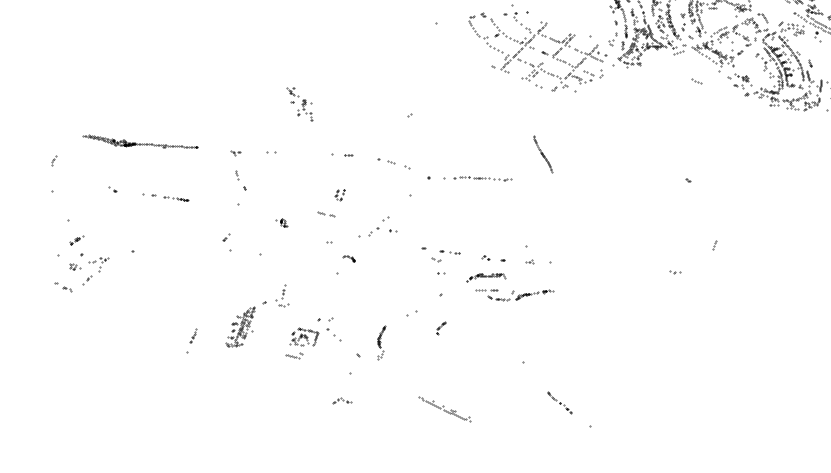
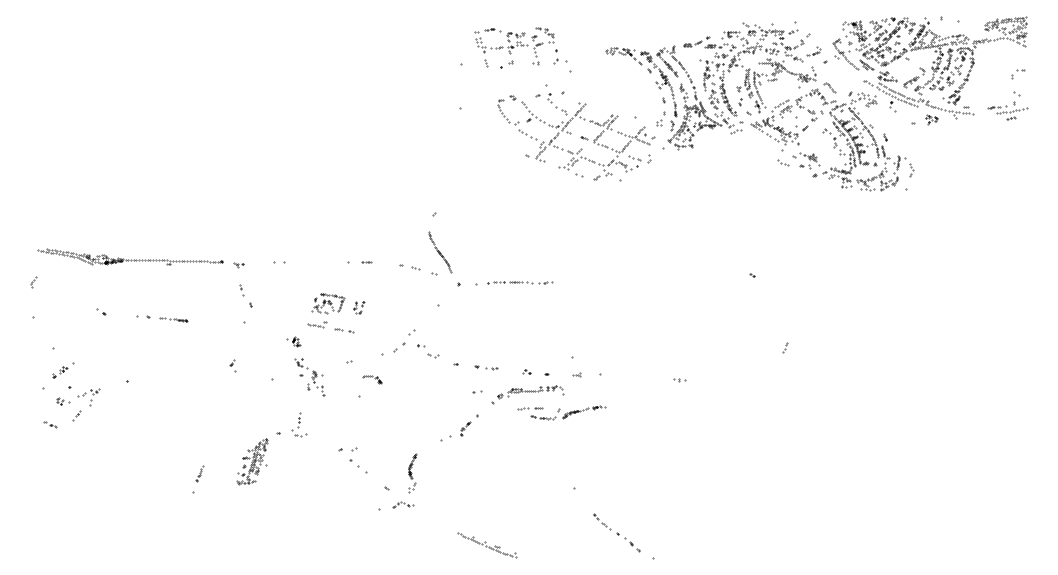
part: (696, 80) -> (783, 162), moved
part: (299, 104) -> (309, 377), moved
part: (140, 141) -> (130, 256), size x1.43
part: (543, 154) -> (440, 252), moved
part: (77, 239) -> (63, 370), size x1.43
part: (226, 241) -> (232, 365), size x0.62
part: (349, 258) -> (372, 379), size x1.43
part: (436, 259) -> (433, 355), moved
part: (674, 272) -> (679, 380), moved
part: (485, 277) -> (527, 394), size x1.67
part: (63, 287) -> (50, 424), size x0.62
part: (441, 327) -> (465, 428), moved
part: (302, 343) -> (326, 310), moved
part: (342, 400) -> (403, 504), moved
part: (559, 402) -> (616, 532), size x1.67

